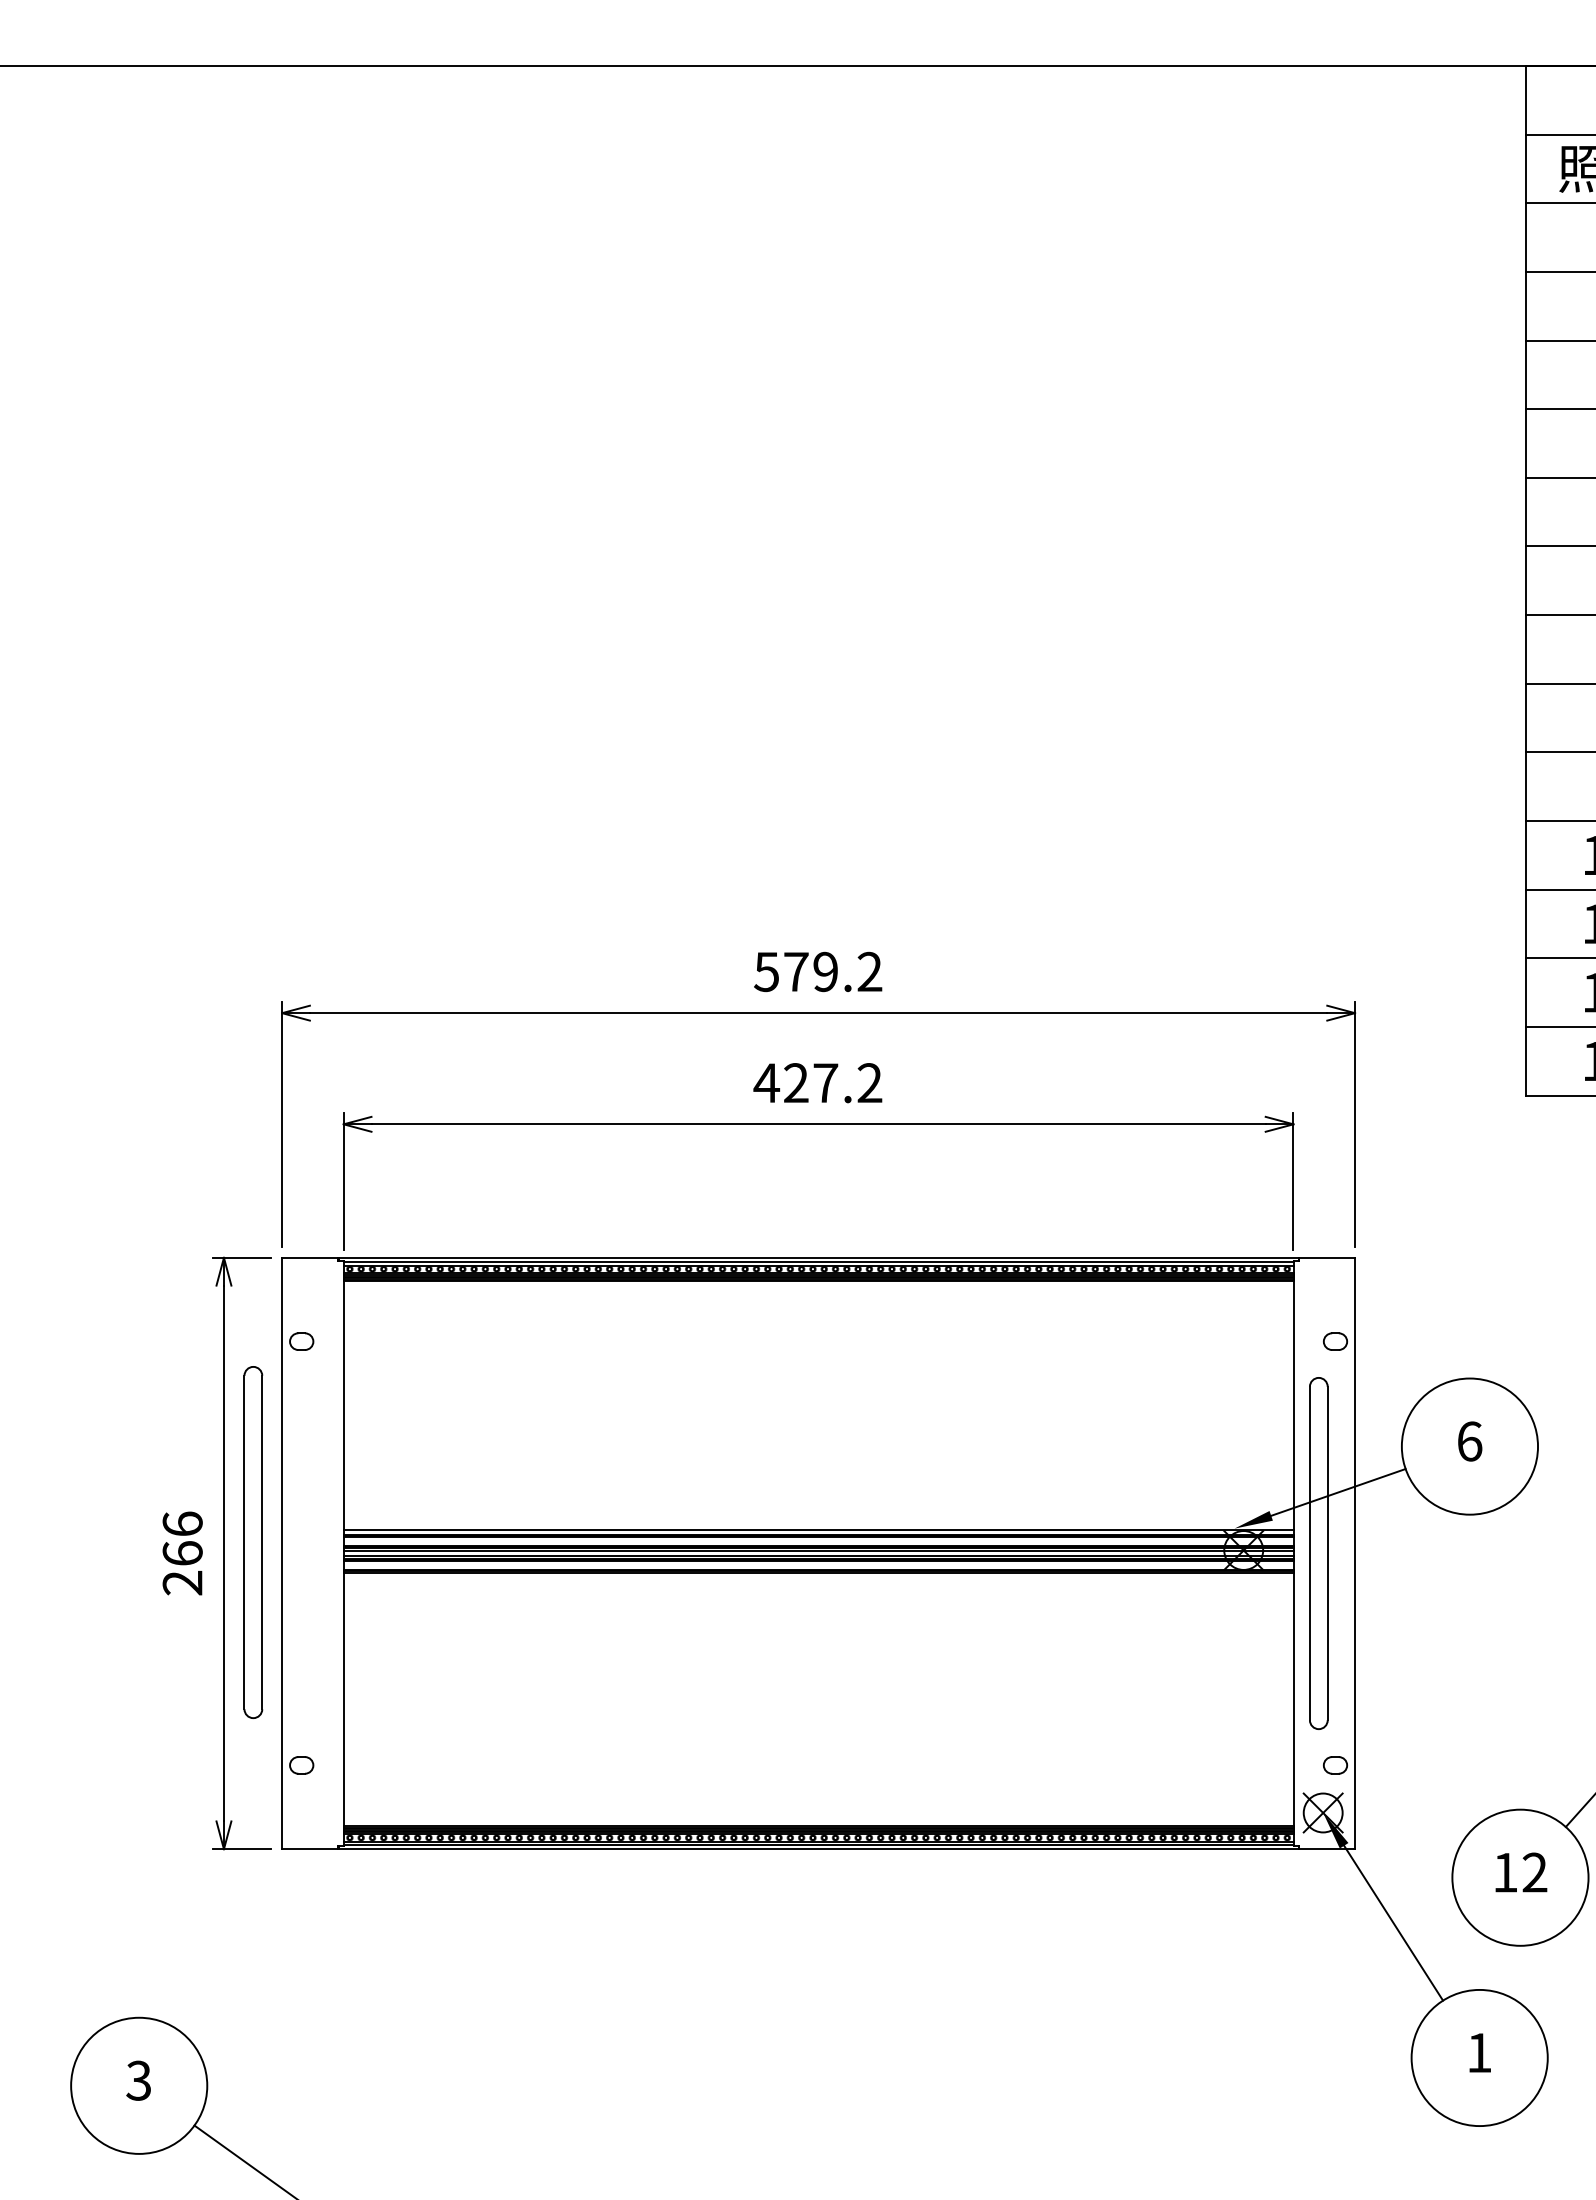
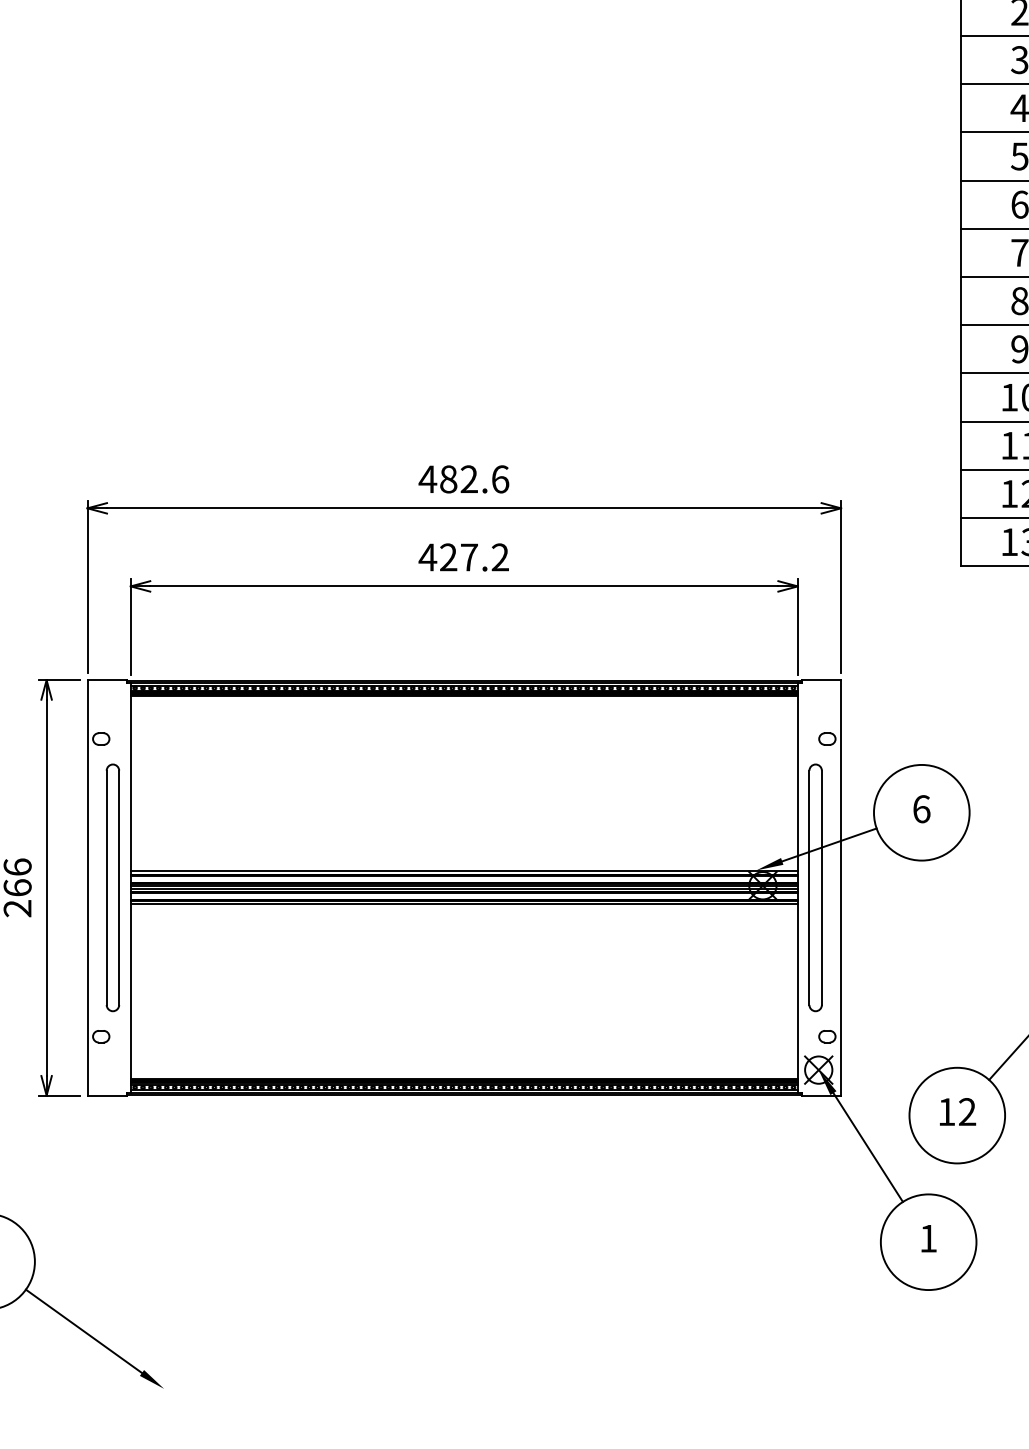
text: (817, 971) -> (463, 479), 579.2 -> 482.6
part: (253, 1542) -> (113, 887), moved
line: (818, 1576) -> (464, 904), added

